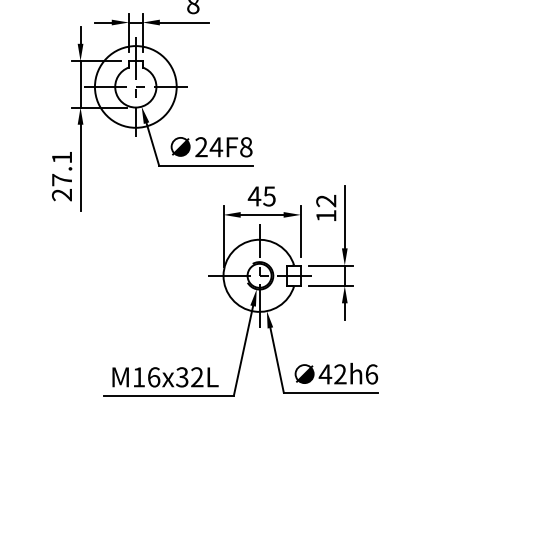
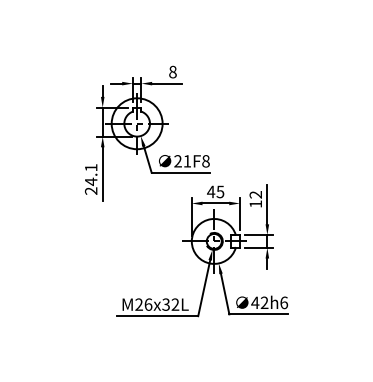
text: (216, 147) -> (187, 161), 24F8 -> 21F8
text: (62, 179) -> (91, 181), 27.1 -> 24.1
text: (137, 377) -> (138, 304), M16x32L -> M26x32L

